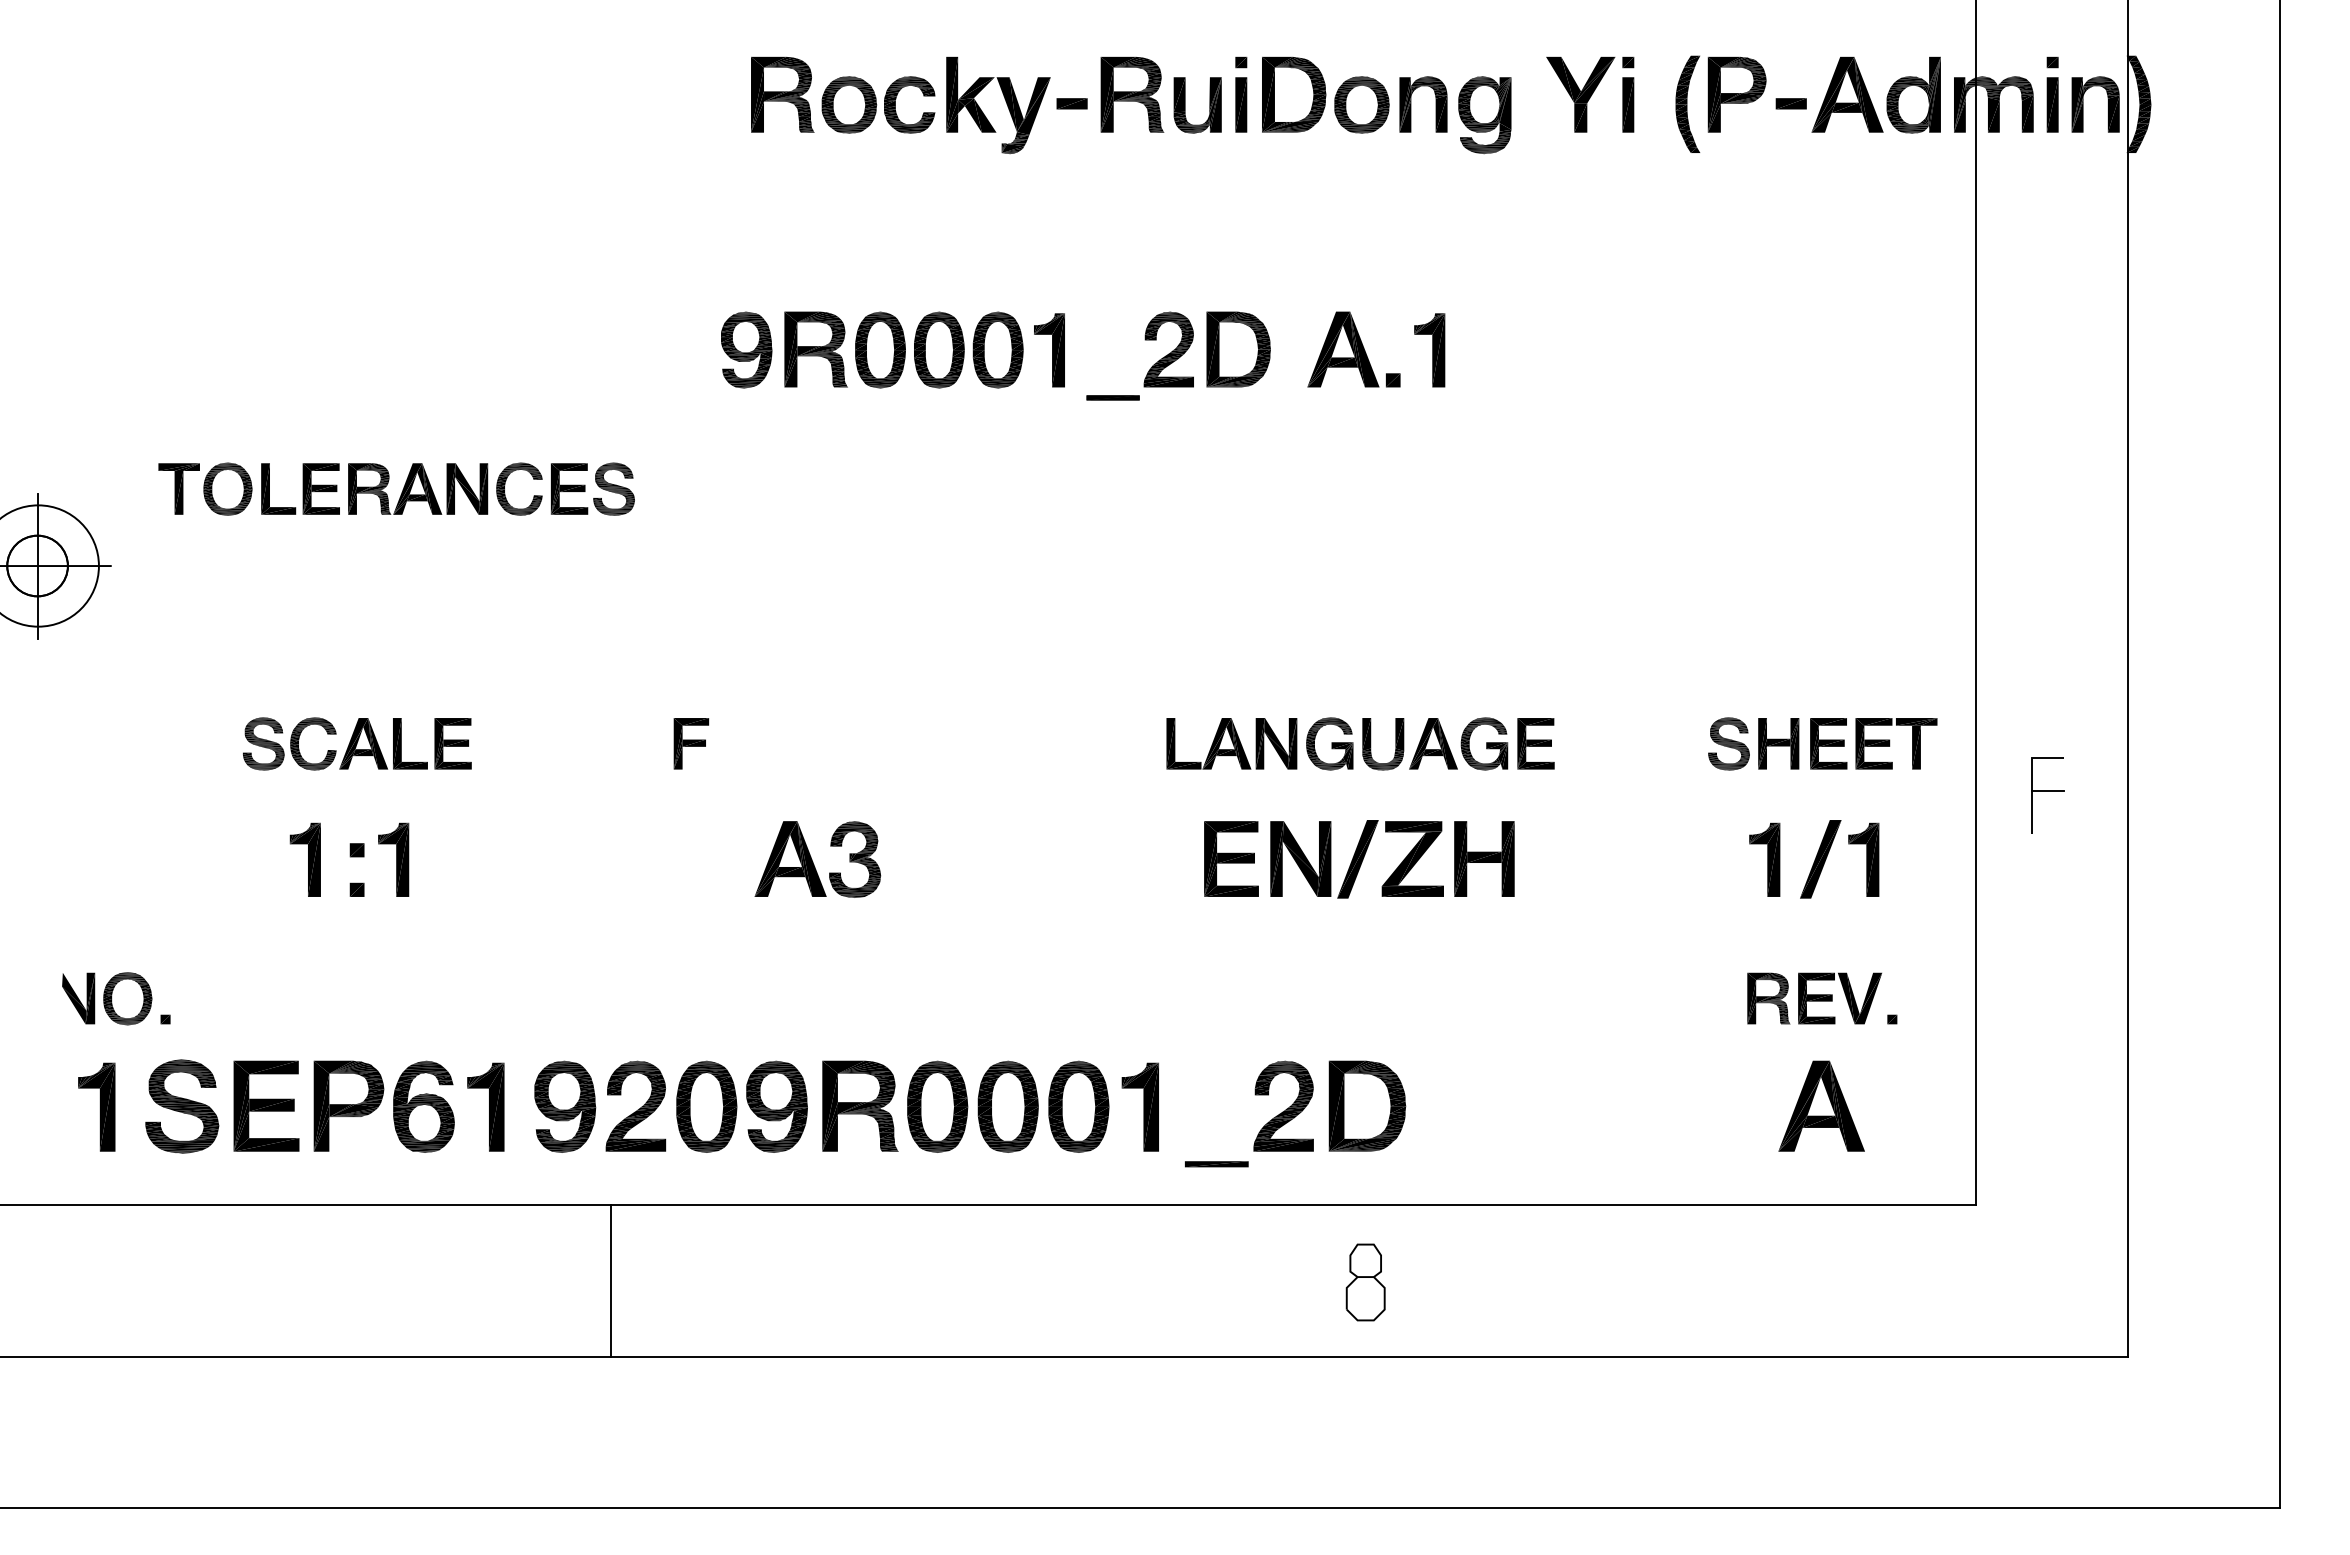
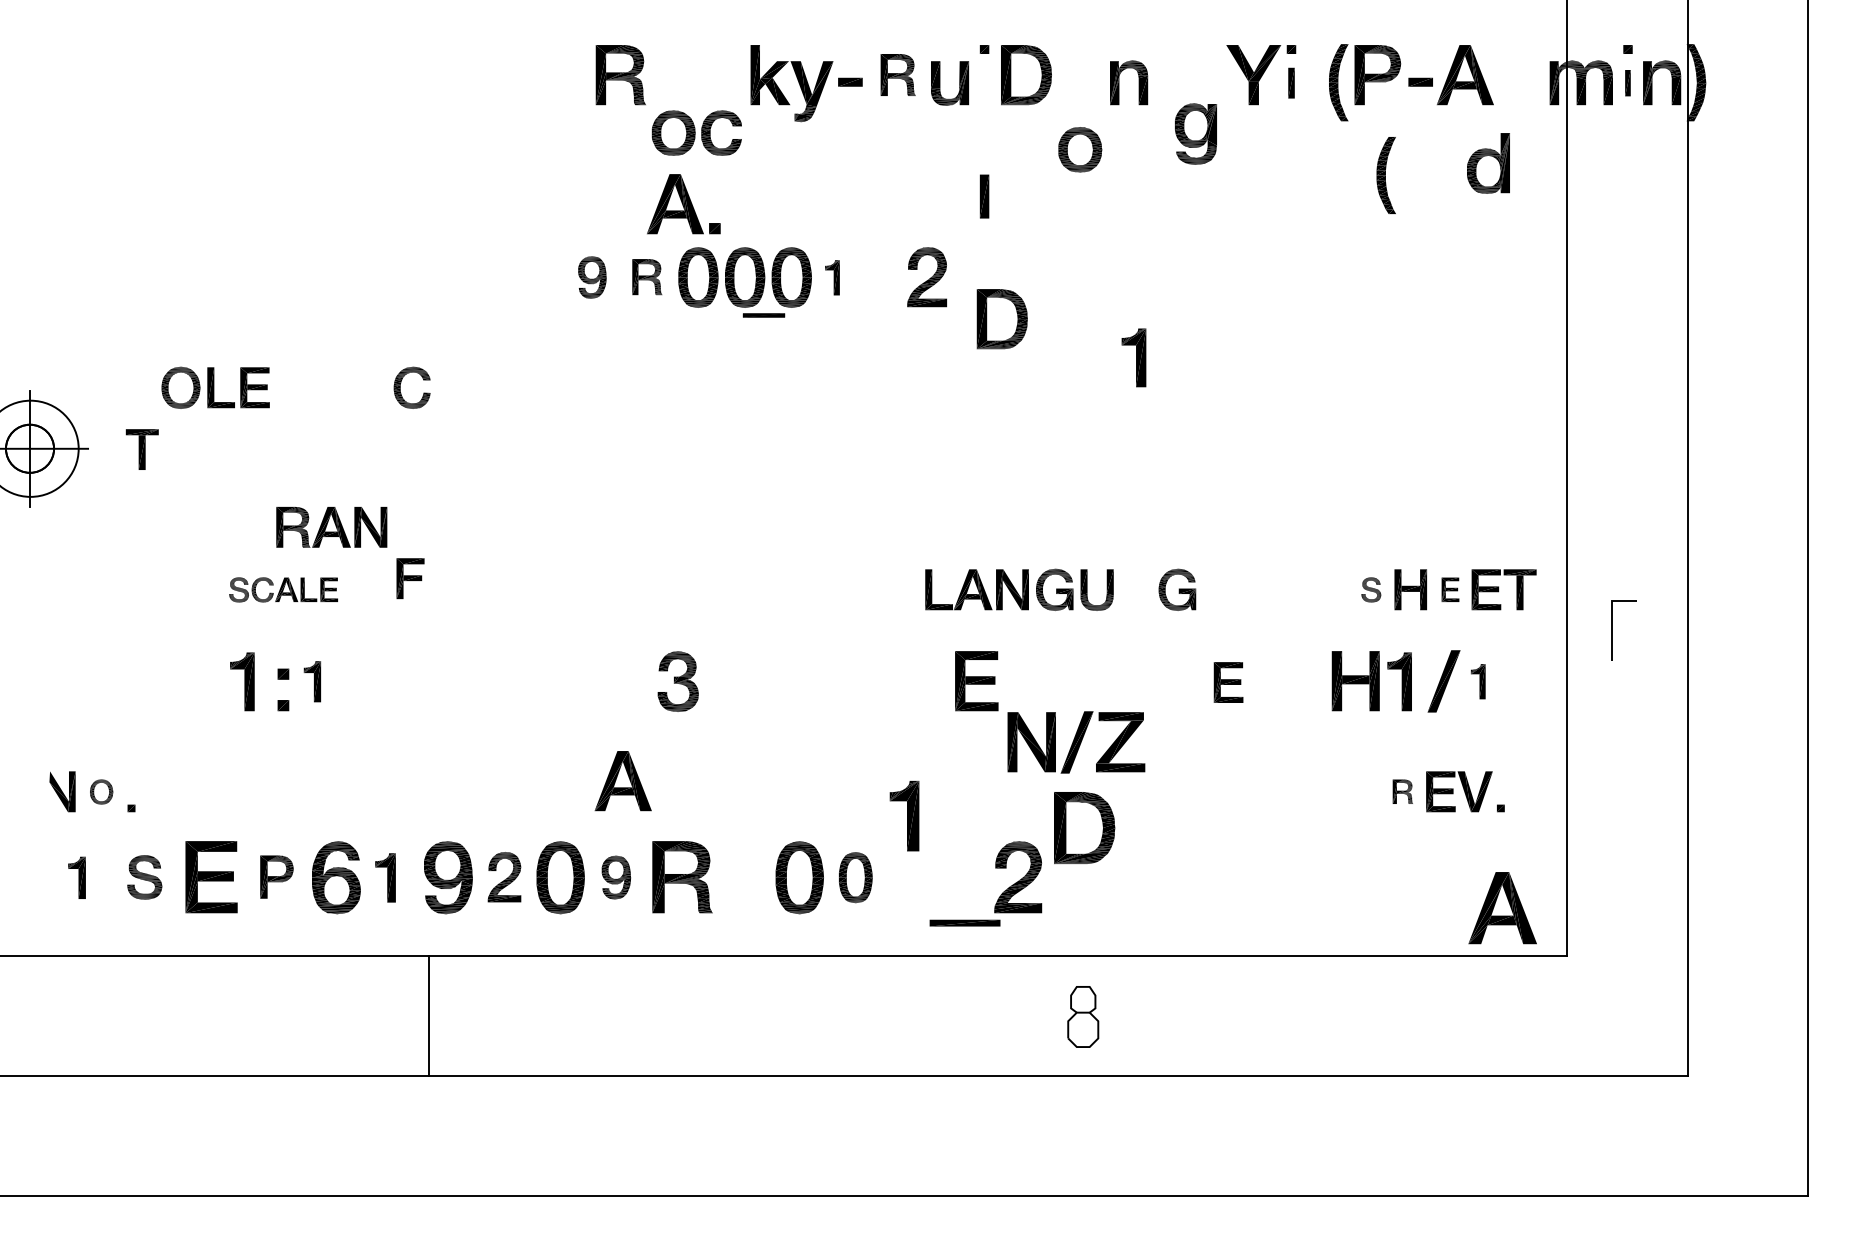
part: (1132, 94) -> (898, 74), size x0.7
part: (1913, 94) -> (1488, 162), moved
part: (878, 104) -> (696, 132), moved
part: (1241, 104) -> (984, 196), moved
part: (1361, 104) -> (1079, 149), moved
part: (1628, 104) -> (1291, 82), size x0.7
part: (2052, 104) -> (1627, 82), size x0.6
part: (1484, 115) -> (1195, 134), moved
part: (1747, 220) -> (1385, 174), added
part: (746, 349) -> (592, 277), size x0.7
part: (815, 349) -> (646, 277), size x0.6
part: (1238, 349) -> (1002, 319), moved
part: (1353, 349) -> (683, 204), moved
part: (1049, 350) -> (832, 277), size x0.6
part: (1429, 350) -> (1133, 357), moved
part: (1112, 397) -> (763, 315), moved
part: (178, 488) -> (141, 449), moved
part: (418, 488) -> (332, 526), moved
part: (592, 488) -> (470, 387), removed
part: (357, 743) -> (283, 589), size x0.6
part: (691, 743) -> (410, 578), moved
part: (1433, 743) -> (1136, 589), removed
part: (1535, 743) -> (1228, 682), moved
part: (1728, 743) -> (1370, 589), size x0.6
part: (1828, 743) -> (1450, 589), size x0.6
line: (2047, 790) -> (1623, 626), removed
part: (790, 858) -> (623, 780), moved
part: (1484, 858) -> (1355, 680), moved
part: (393, 859) -> (312, 681), size x0.7
part: (1356, 859) -> (1075, 742), moved
part: (1863, 859) -> (1477, 681), size x0.6
part: (127, 998) -> (101, 791), size x0.6
part: (1768, 998) -> (1402, 791), size x0.6
part: (348, 1105) -> (276, 876), size x0.6
part: (635, 1105) -> (504, 876), size x0.7
part: (1367, 1105) -> (1084, 827), moved
part: (1821, 1105) -> (1502, 907), moved
part: (96, 1106) -> (76, 877), size x0.6
part: (182, 1106) -> (144, 877), size x0.6
part: (485, 1106) -> (385, 877), size x0.7
part: (776, 1106) -> (615, 877), size x0.6
part: (937, 1106) -> (743, 877), removed
part: (1078, 1106) -> (855, 877), size x0.7
part: (1139, 1106) -> (903, 815), moved
part: (1216, 1164) -> (964, 923), size x1.4
line: (611, 1280) -> (428, 1015), moved

